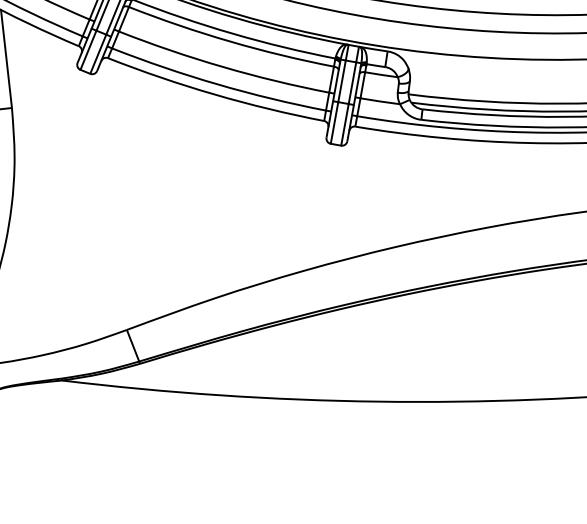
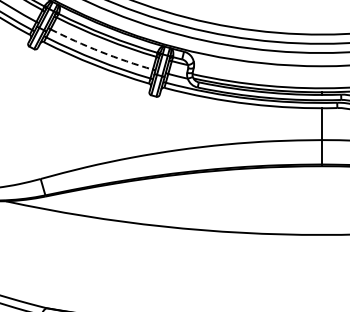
arc: (221, 66) -> (100, 51), solid -> dashed

